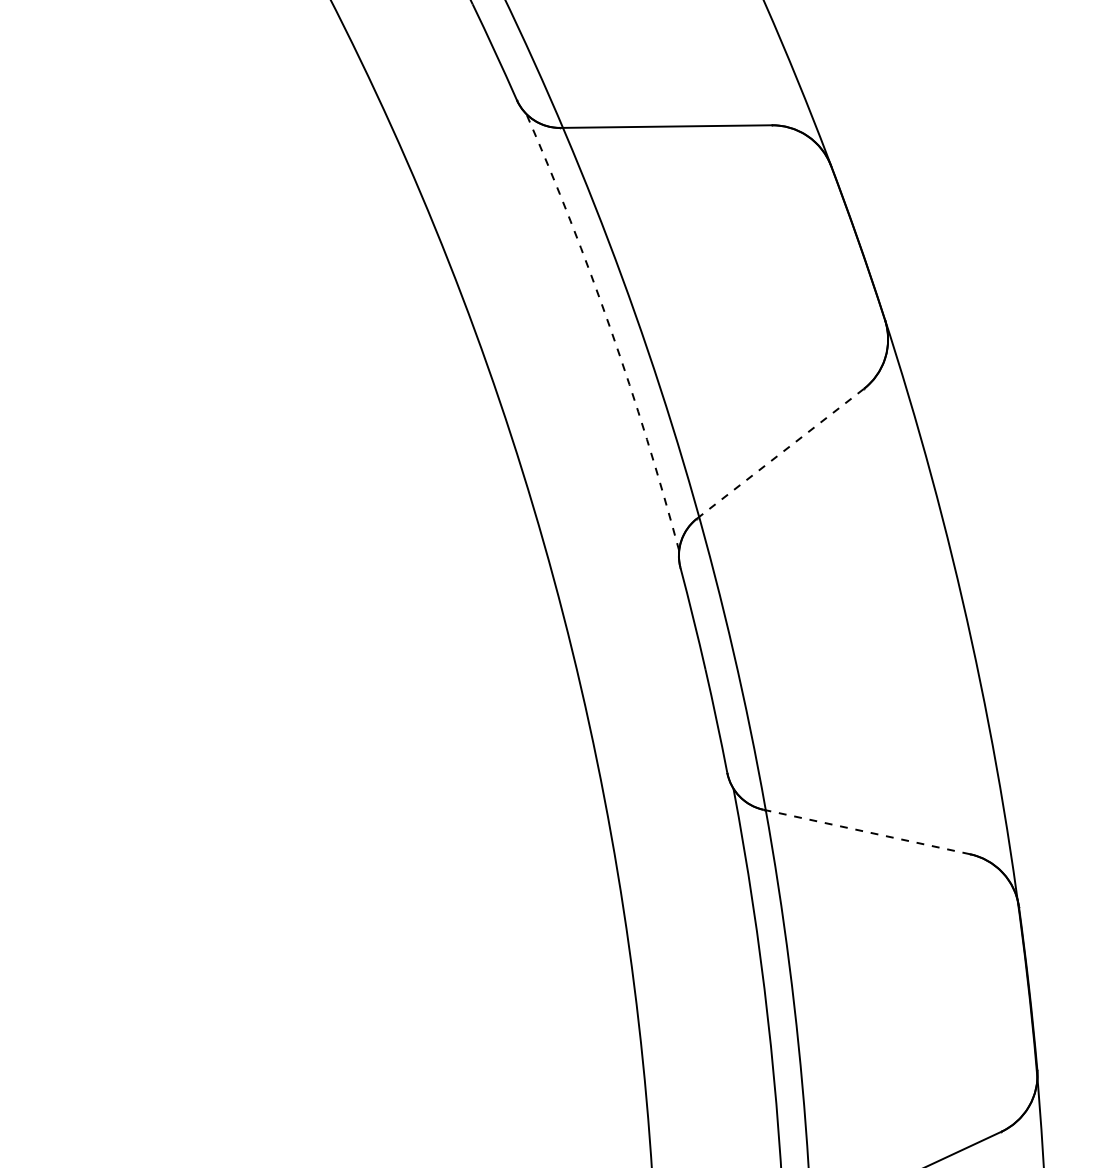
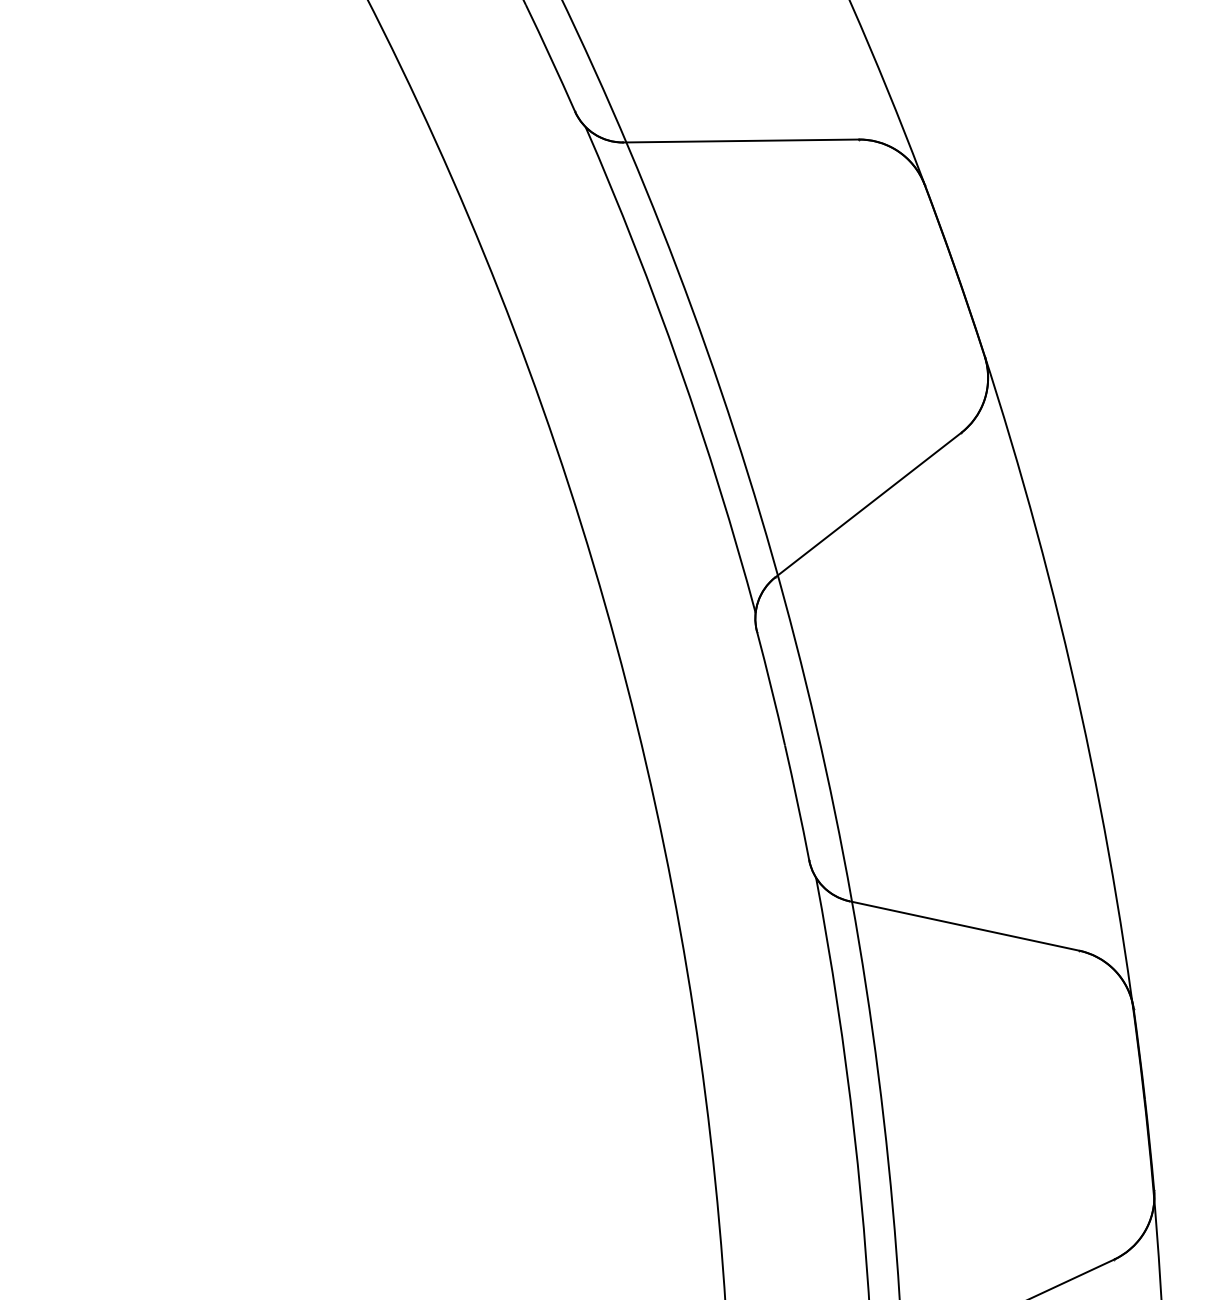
arc: (610, 329) -> (679, 366), dashed -> solid
line: (780, 453) -> (868, 504), dashed -> solid
line: (866, 832) -> (964, 926), dashed -> solid

